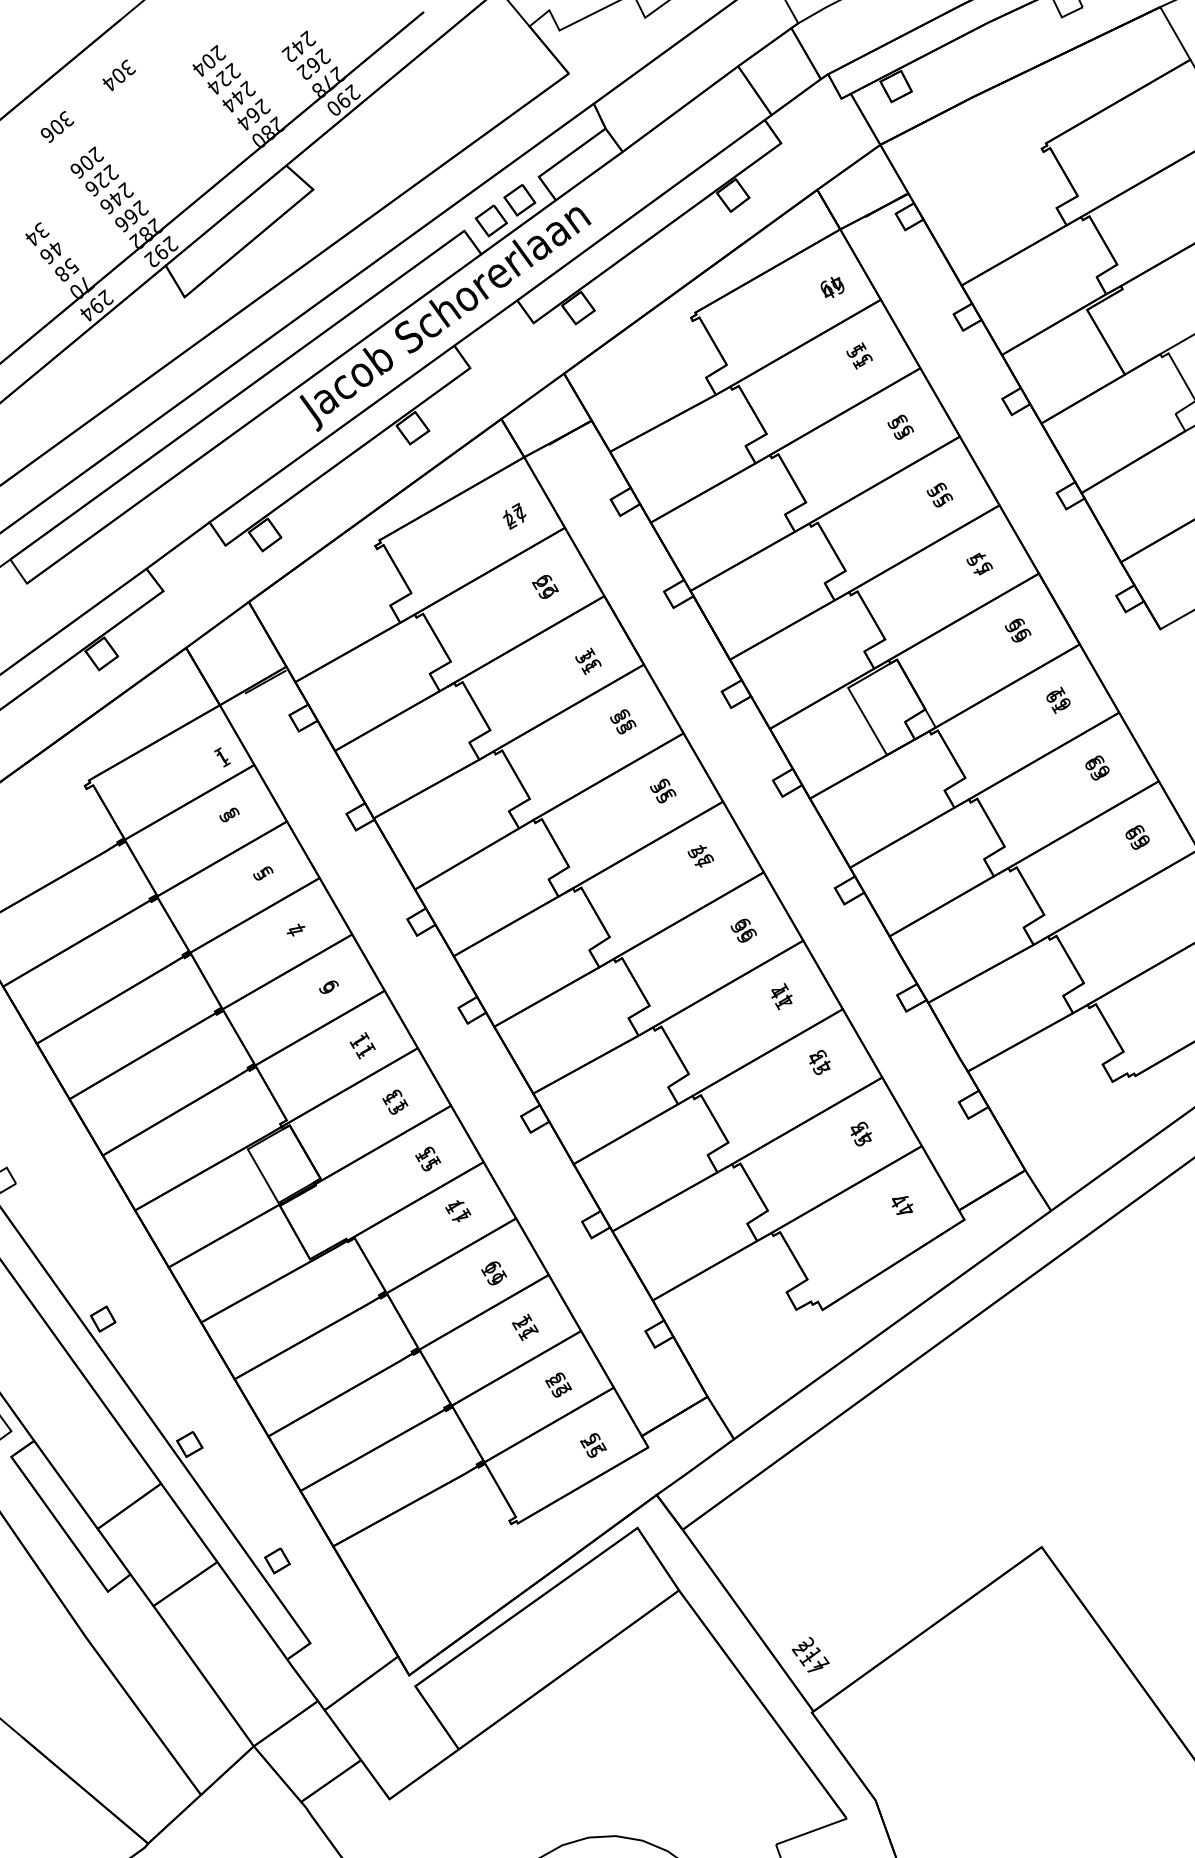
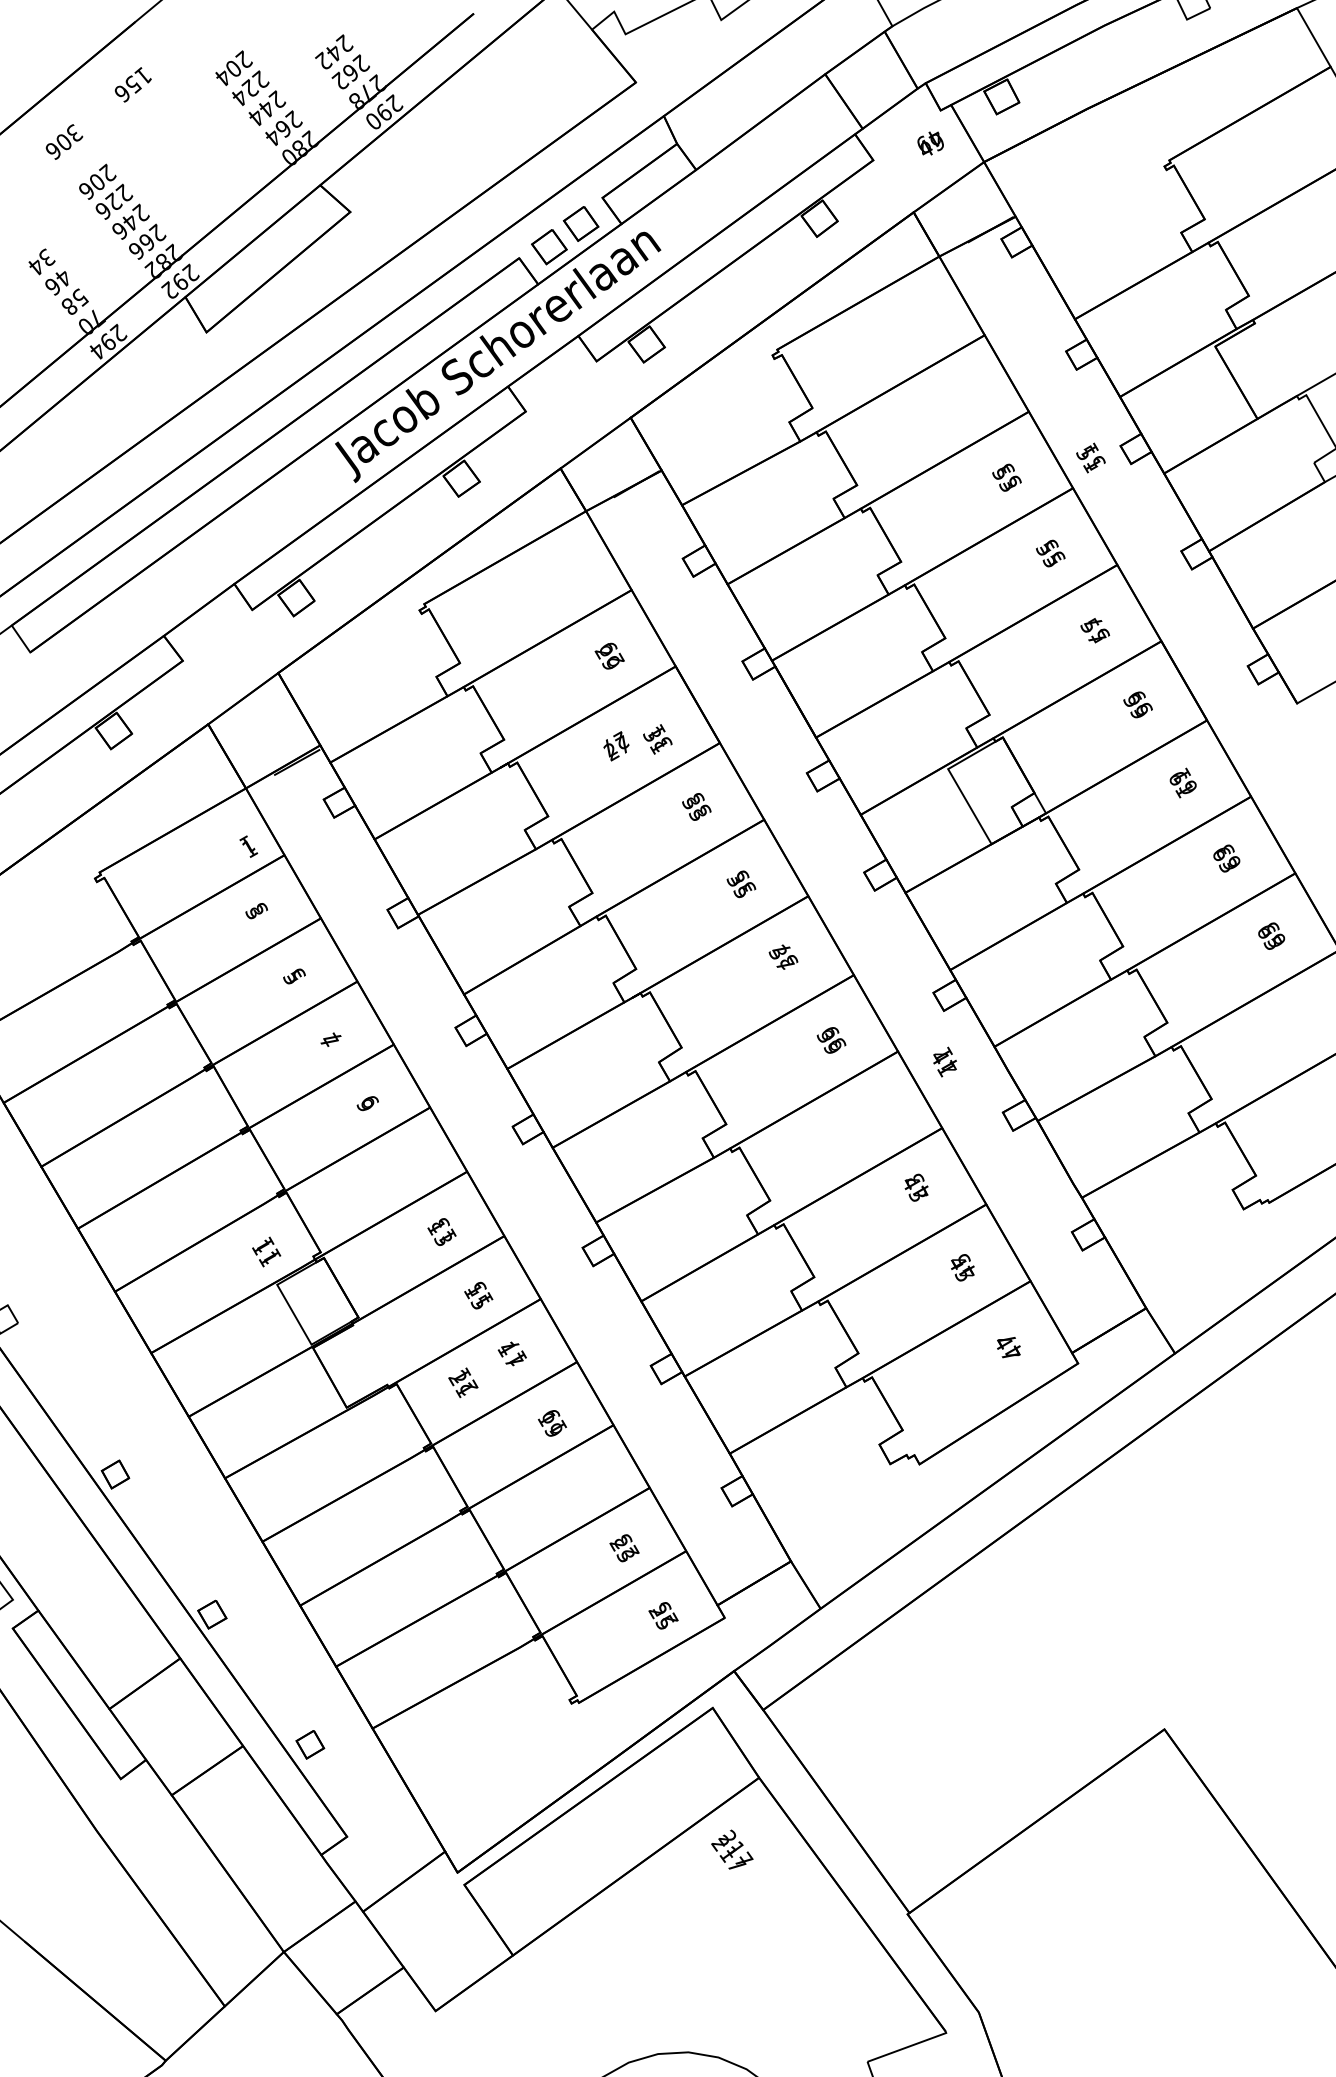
text: (119, 75) -> (133, 84), 304 -> 156
text: (832, 287) -> (930, 143), moved
text: (859, 355) -> (1090, 457), moved
text: (514, 516) -> (616, 746), moved
text: (781, 996) -> (944, 1061), moved
text: (362, 1045) -> (266, 1251), moved
text: (525, 1327) -> (463, 1382), moved
text: (810, 1654) -> (732, 1849), moved

